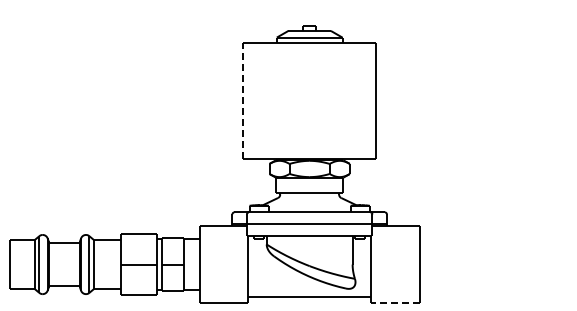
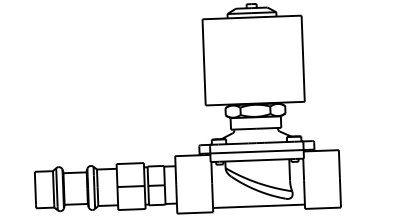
line: (243, 101) -> (204, 62), dashed -> solid
line: (395, 303) -> (322, 208), dashed -> solid

